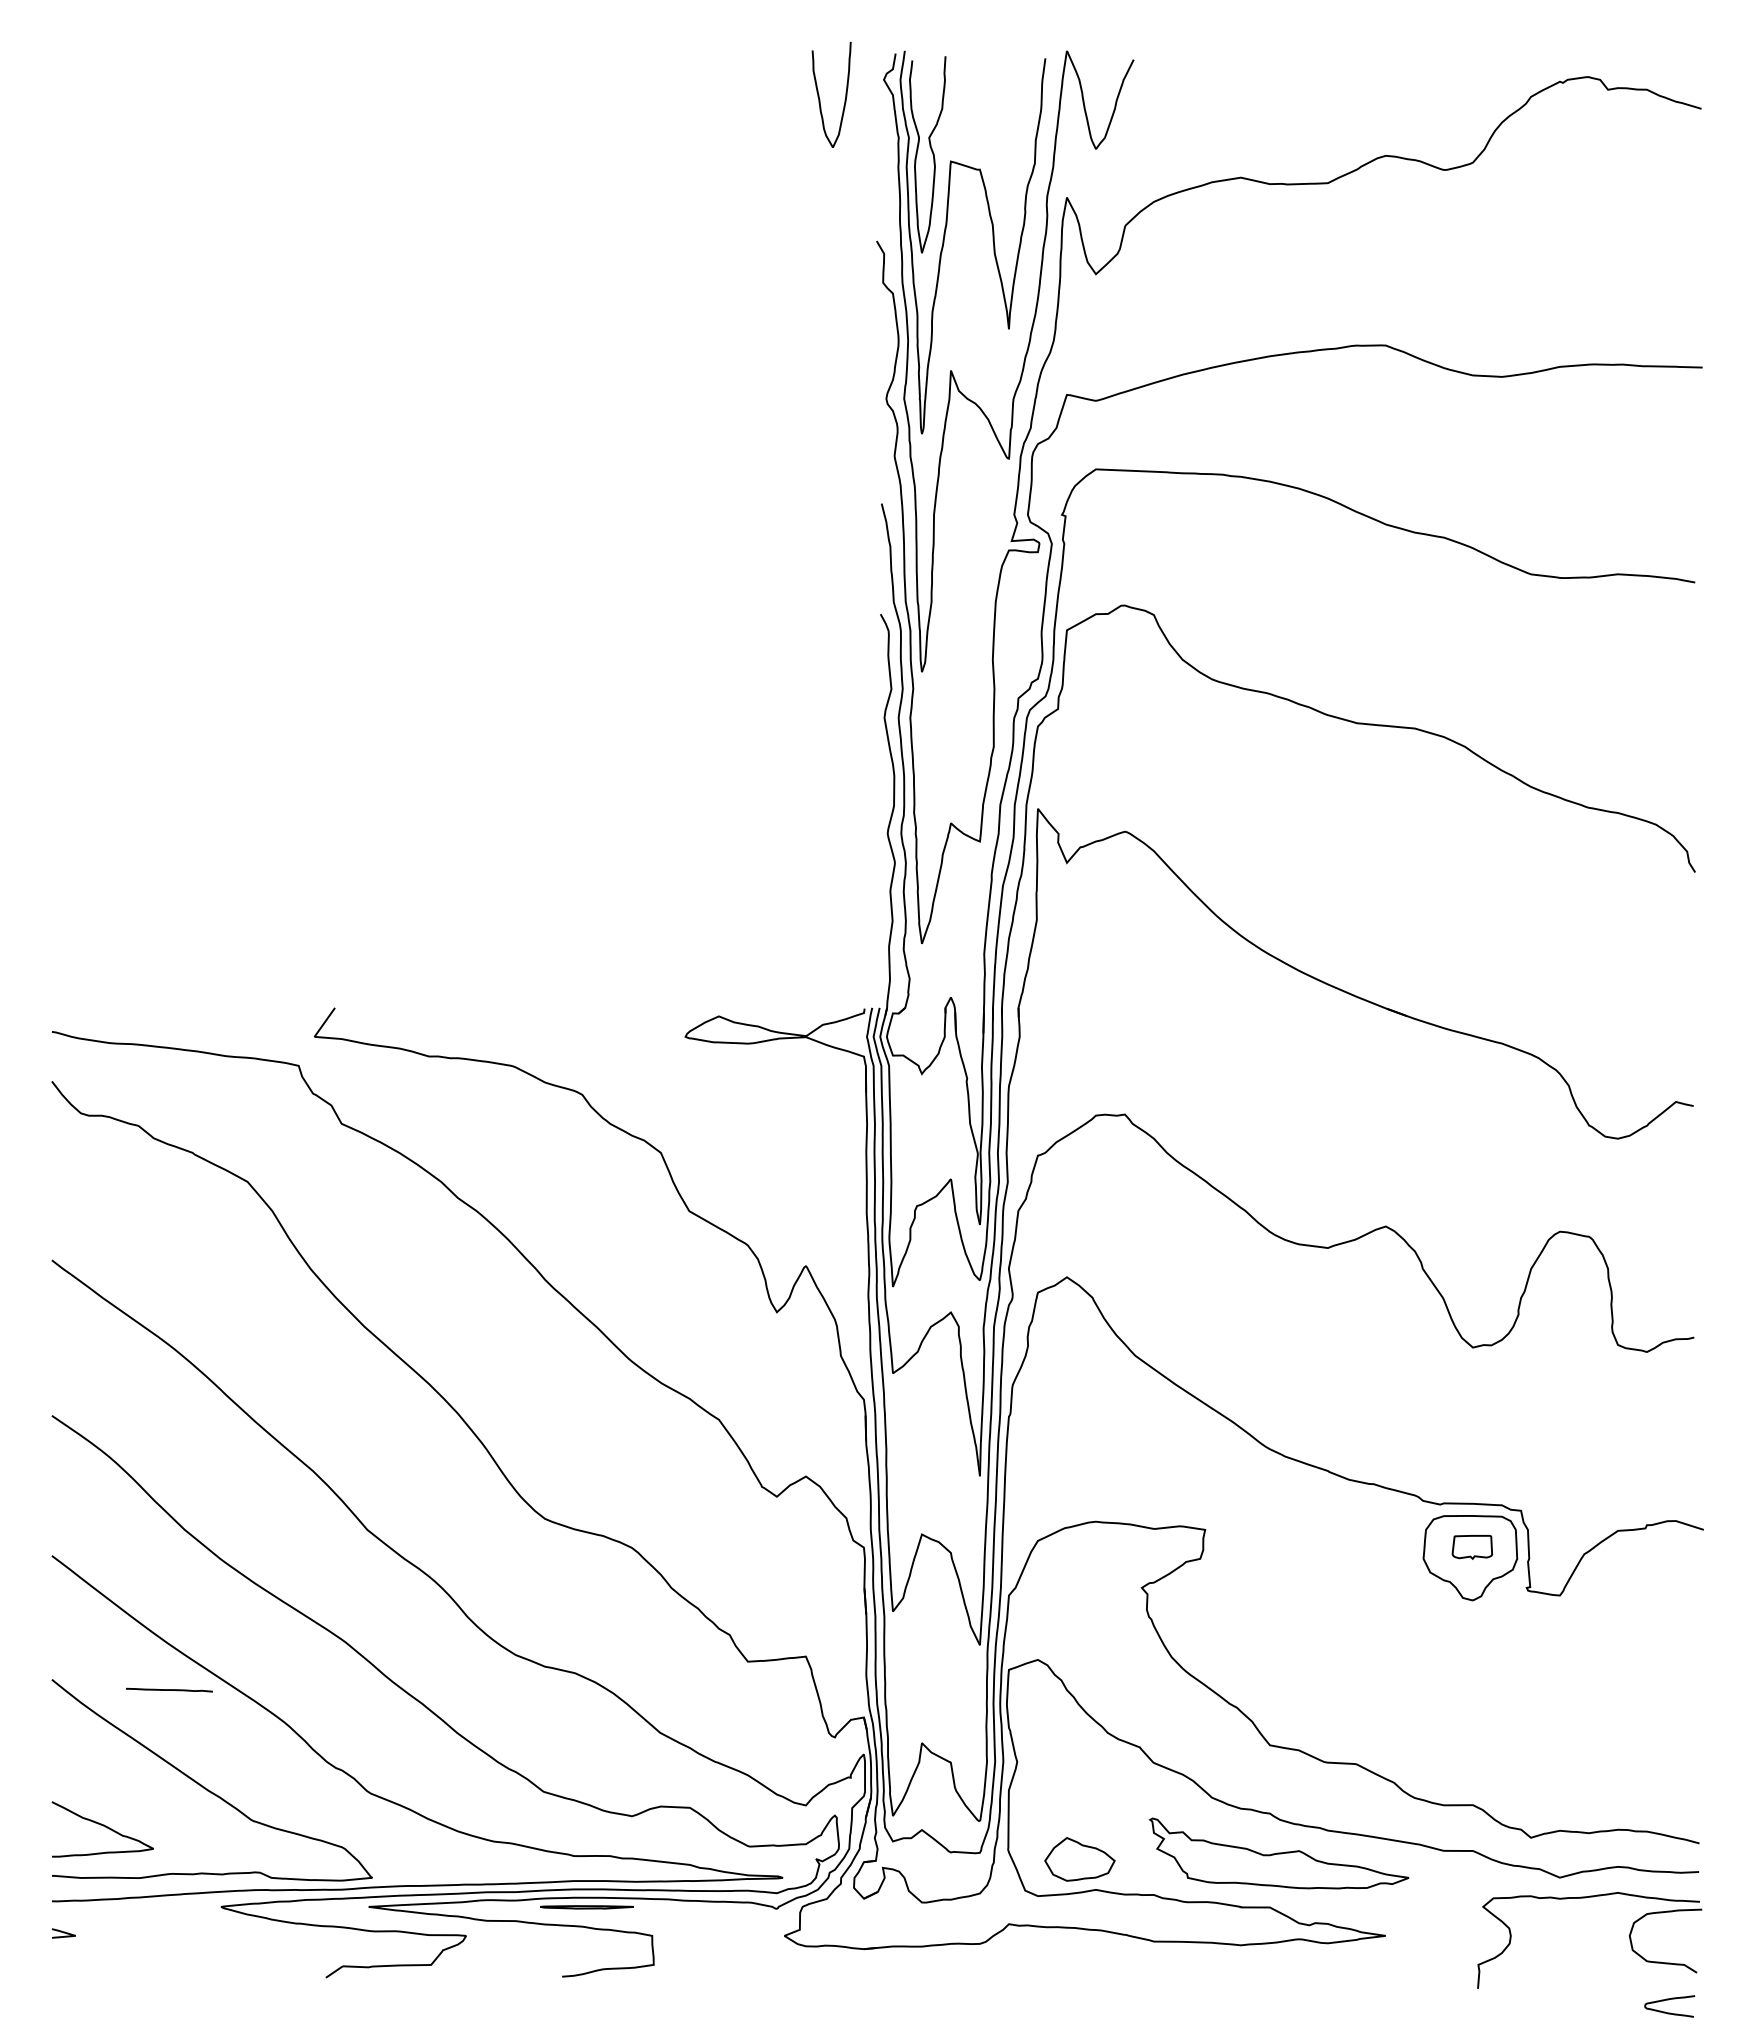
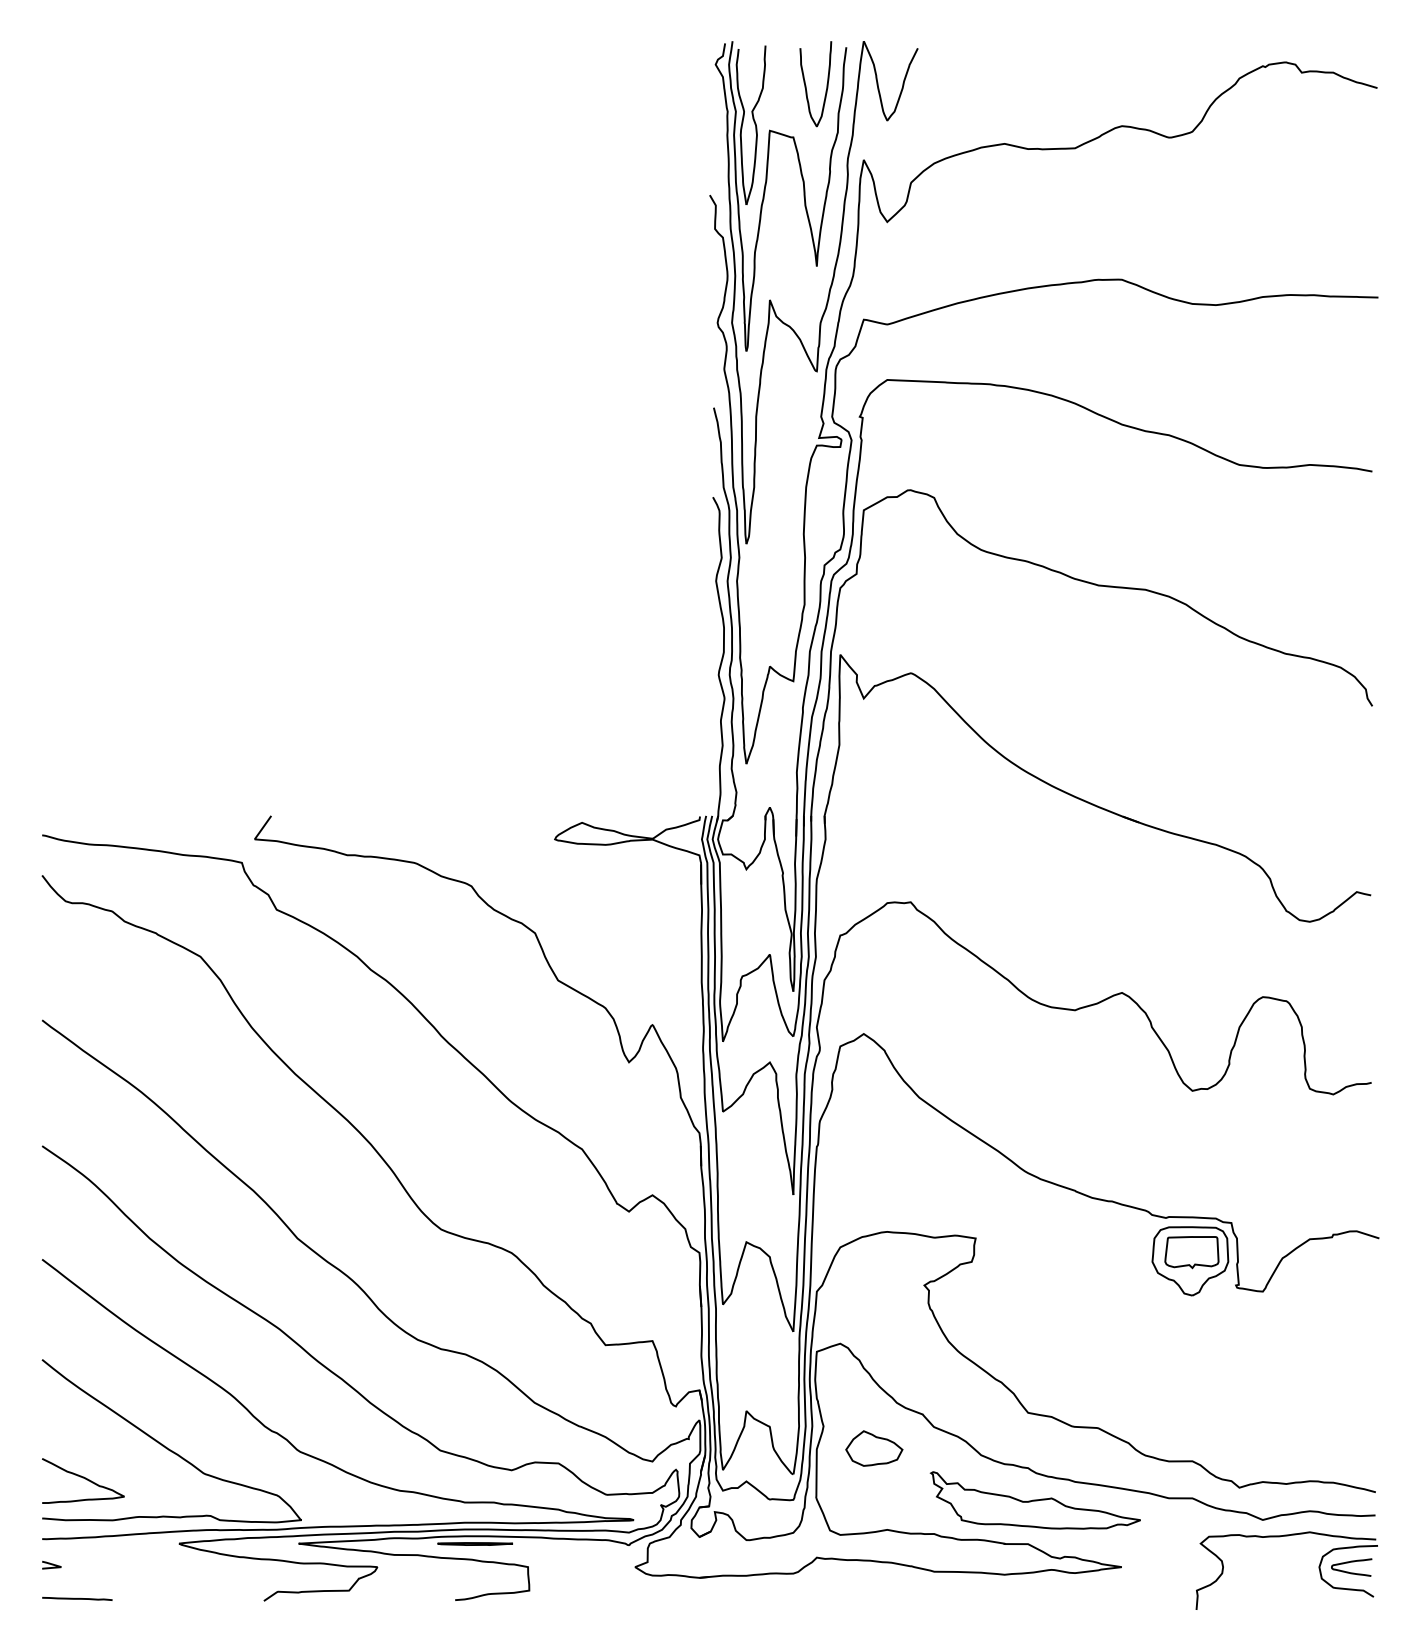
curve: (819, 94) -> (805, 83), moved
part: (1472, 1547) -> (1192, 1252), size x1.67
line: (169, 1689) -> (77, 1598), moved
part: (1079, 1859) -> (873, 1448), moved
curve: (1669, 2012) -> (1351, 1572), moved

